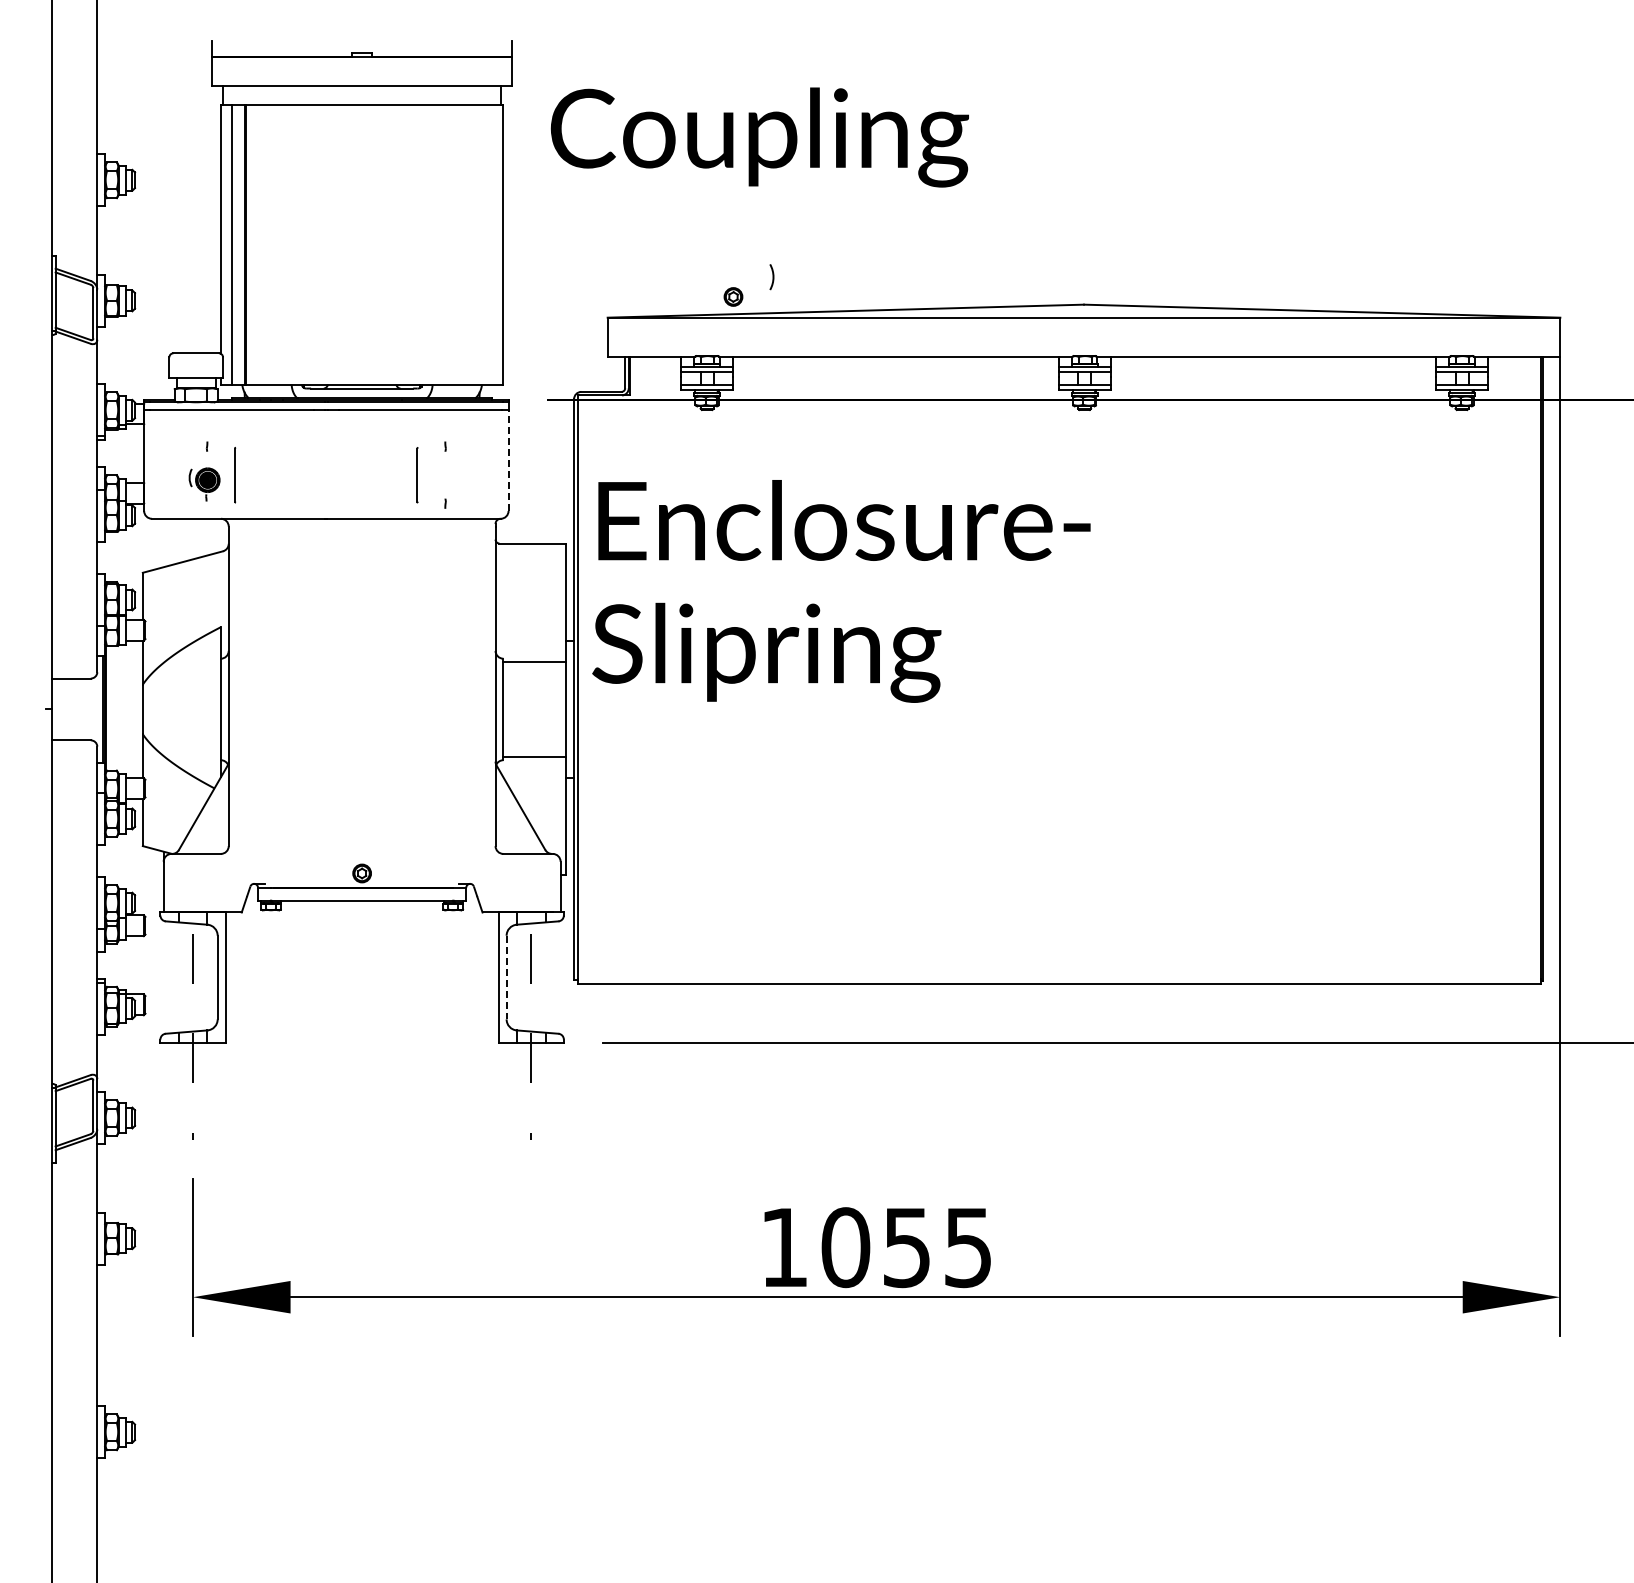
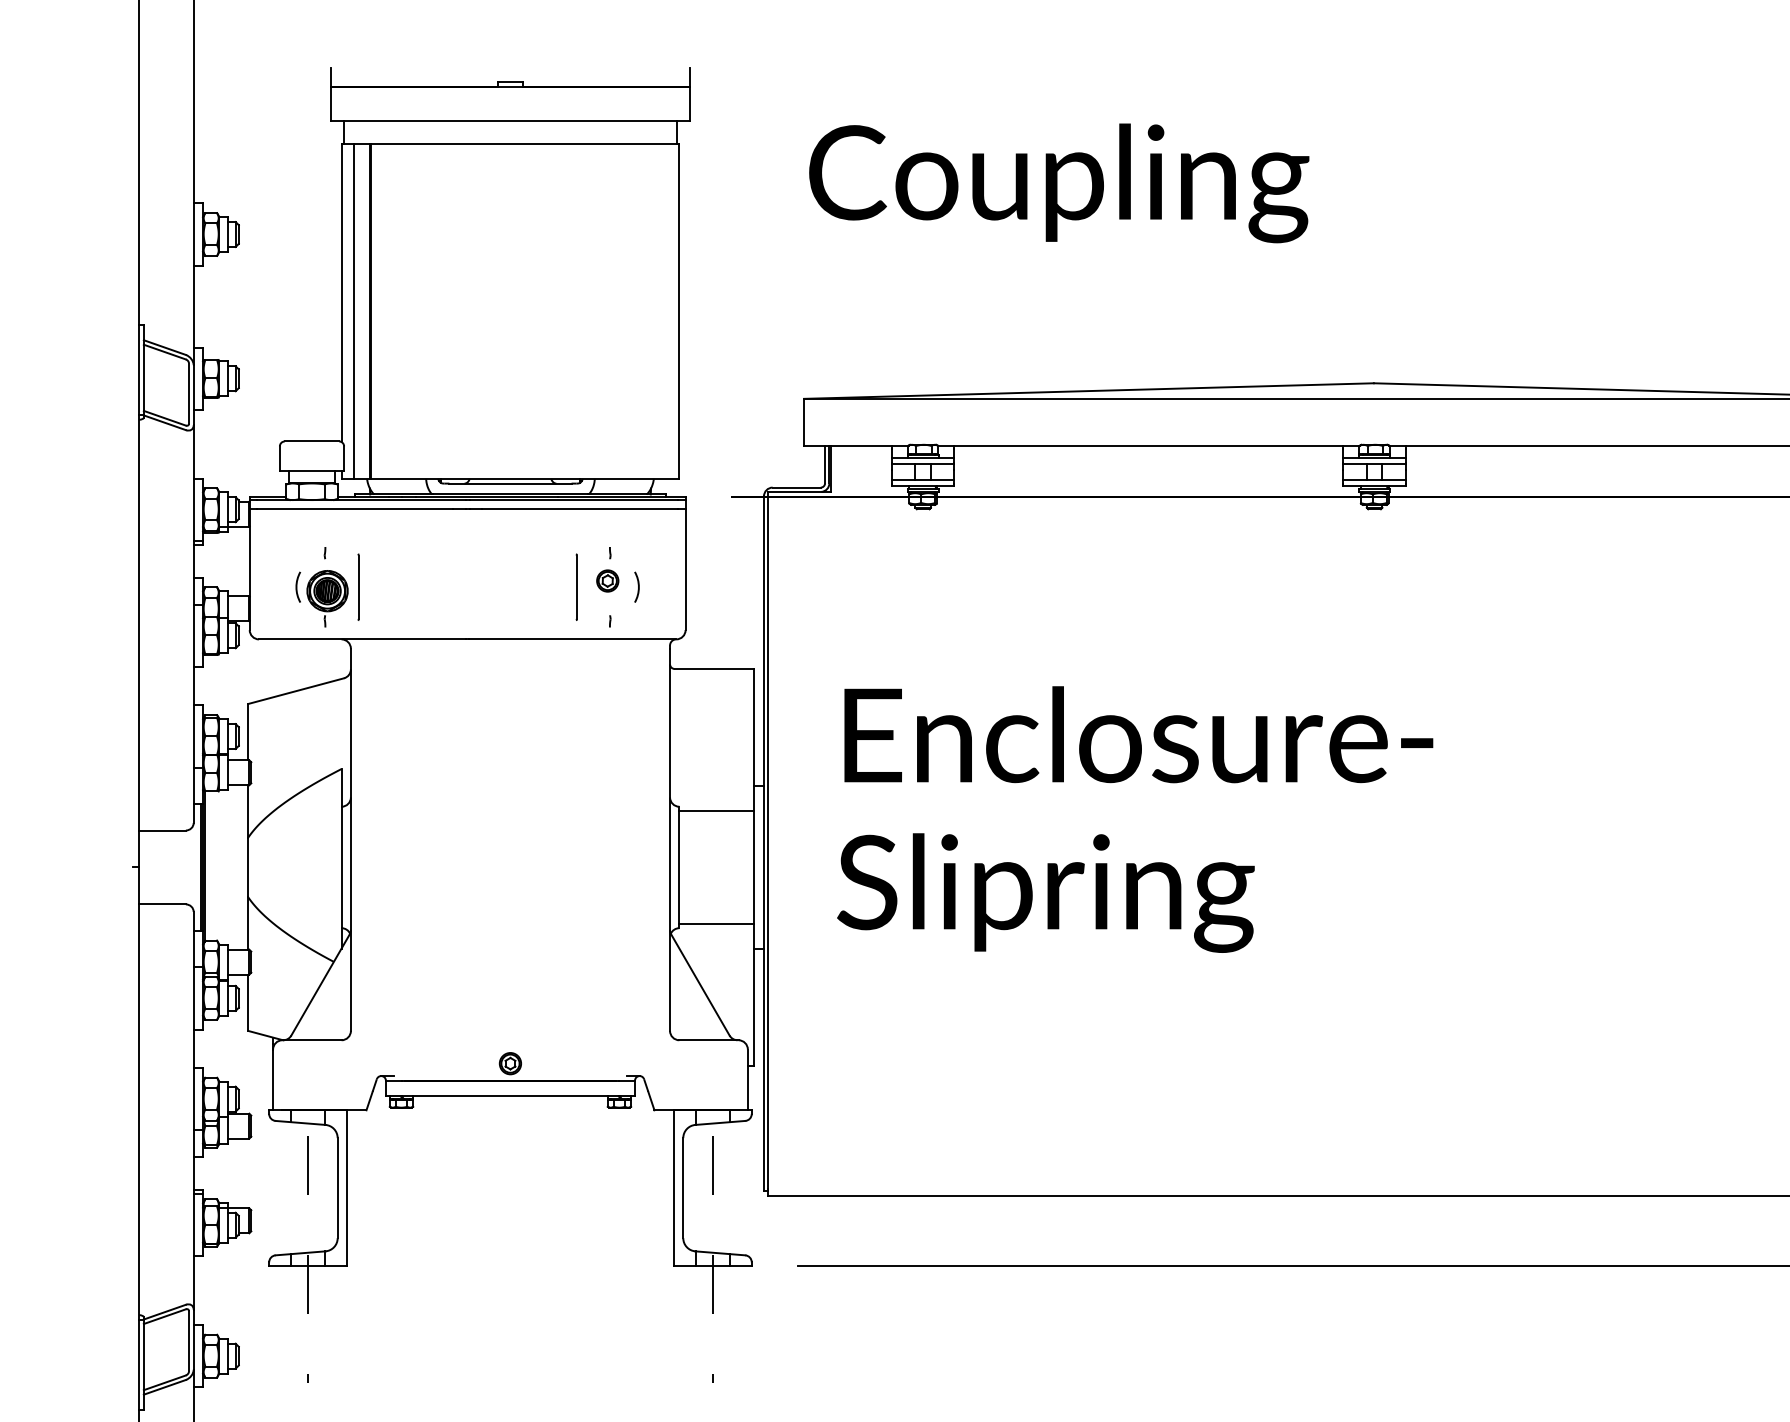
text: (759, 137) -> (1058, 183), moved
arc: (772, 277) -> (637, 587), moved
part: (733, 296) -> (607, 580), moved
line: (508, 460) -> (685, 569), dashed -> solid
part: (204, 484) -> (321, 598), size x1.43
text: (841, 591) -> (1135, 819), moved
line: (506, 977) -> (683, 1188), dashed -> solid

